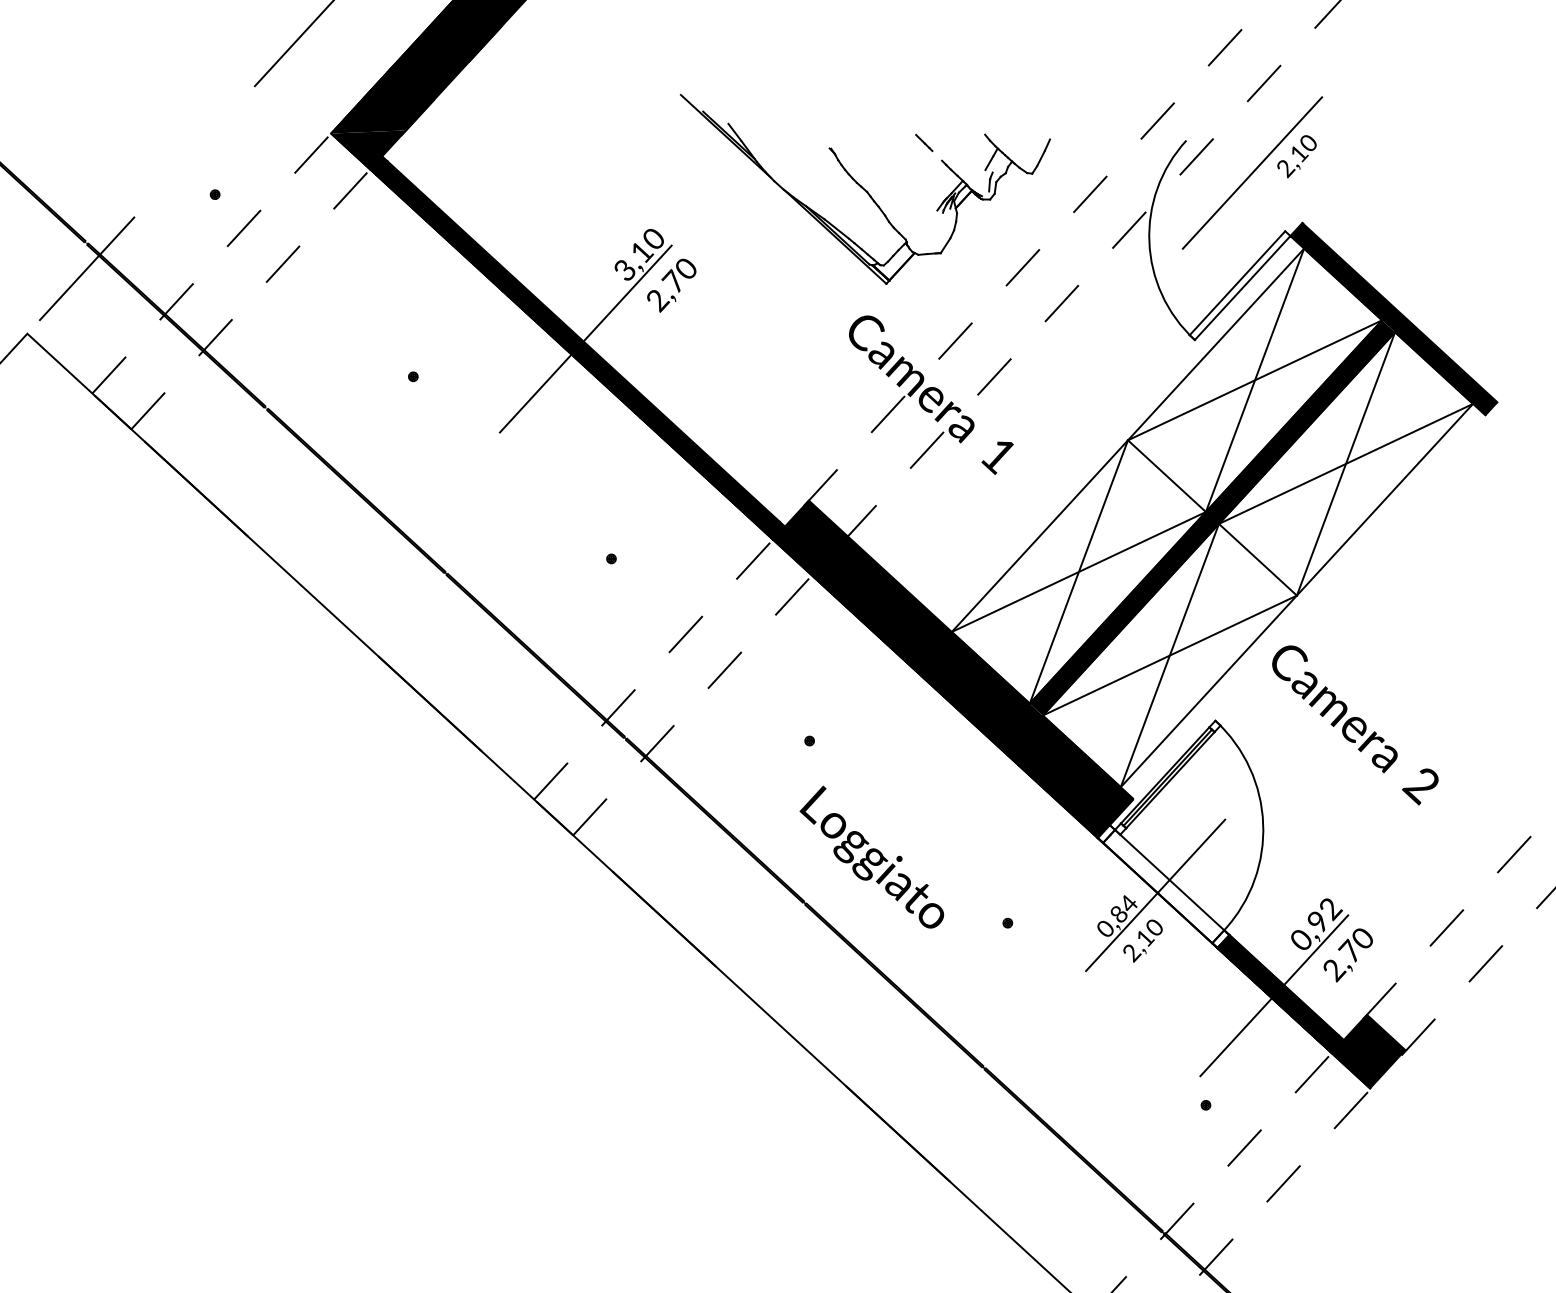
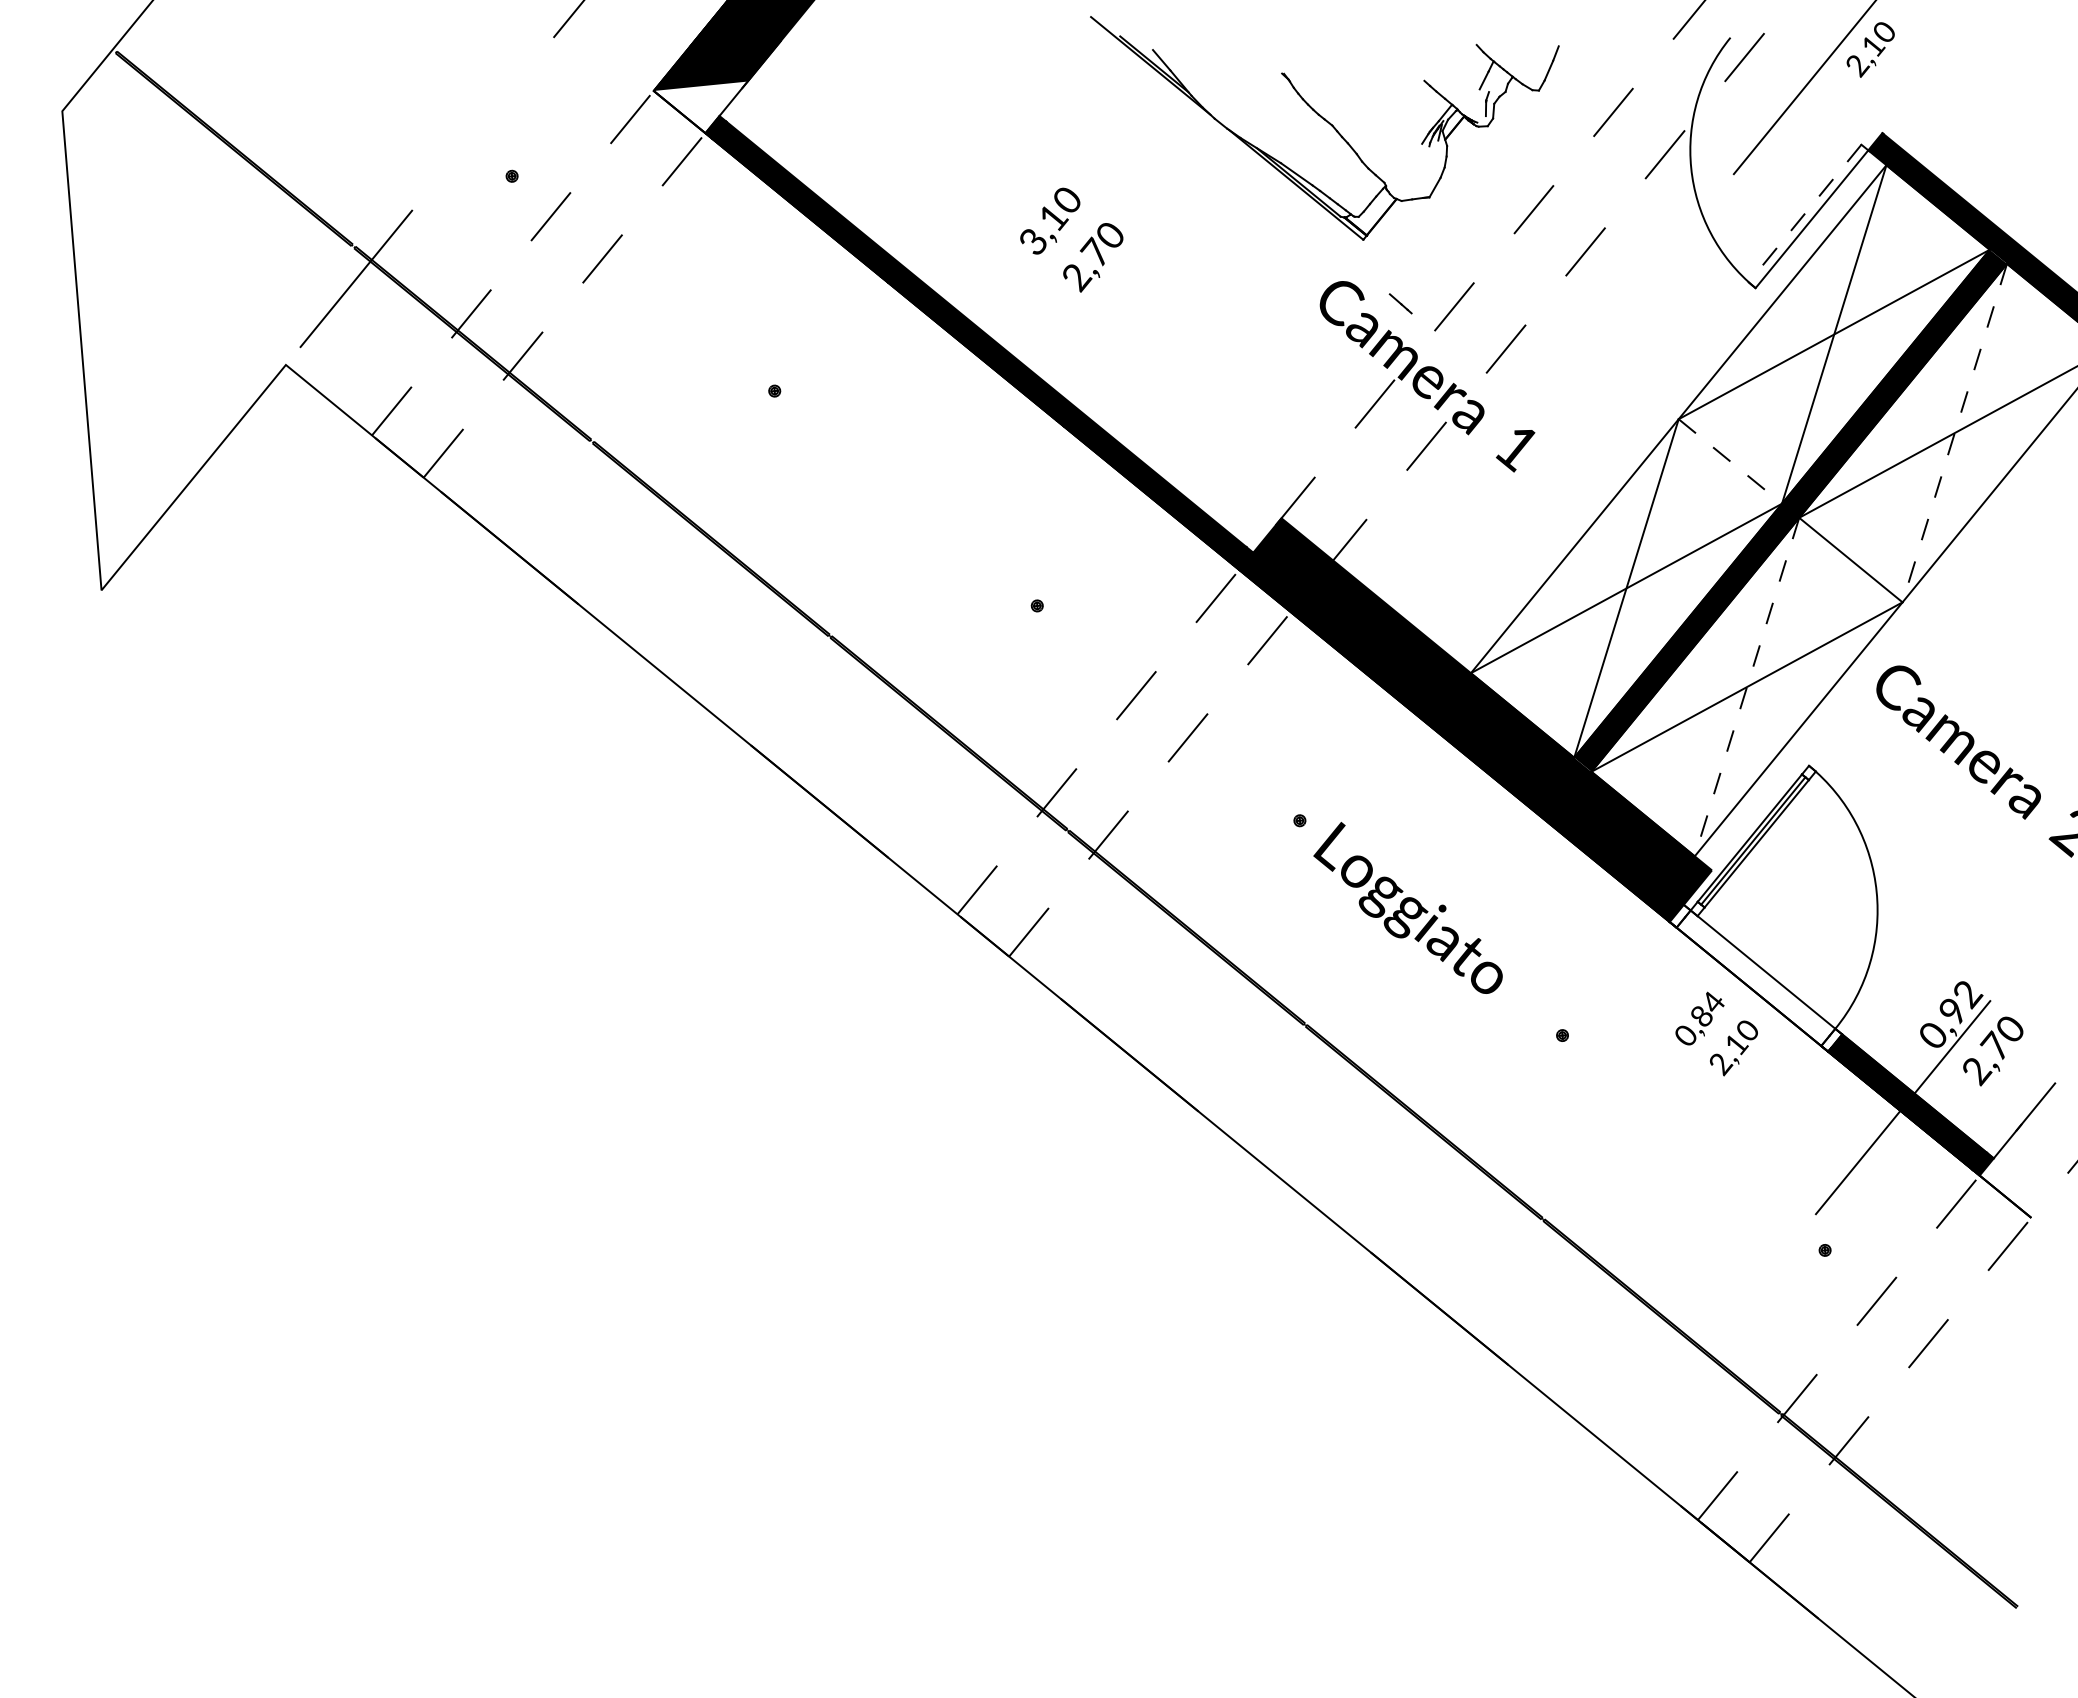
line: (924, 142) -> (1400, 303), moved
fill: (367, 148) -> (700, 107), removed
line: (1237, 283) -> (1805, 213), solid -> dashed
line: (585, 338) -> (988, 330), removed
line: (1345, 464) -> (1954, 433), solid -> dashed
line: (1167, 476) -> (1730, 461), solid -> dashed
line: (1169, 655) -> (1746, 687), solid -> dashed
text: (871, 856) -> (1407, 907), moved
line: (1155, 895) -> (1746, 989), removed
fill: (1369, 1051) -> (2026, 1170), removed

